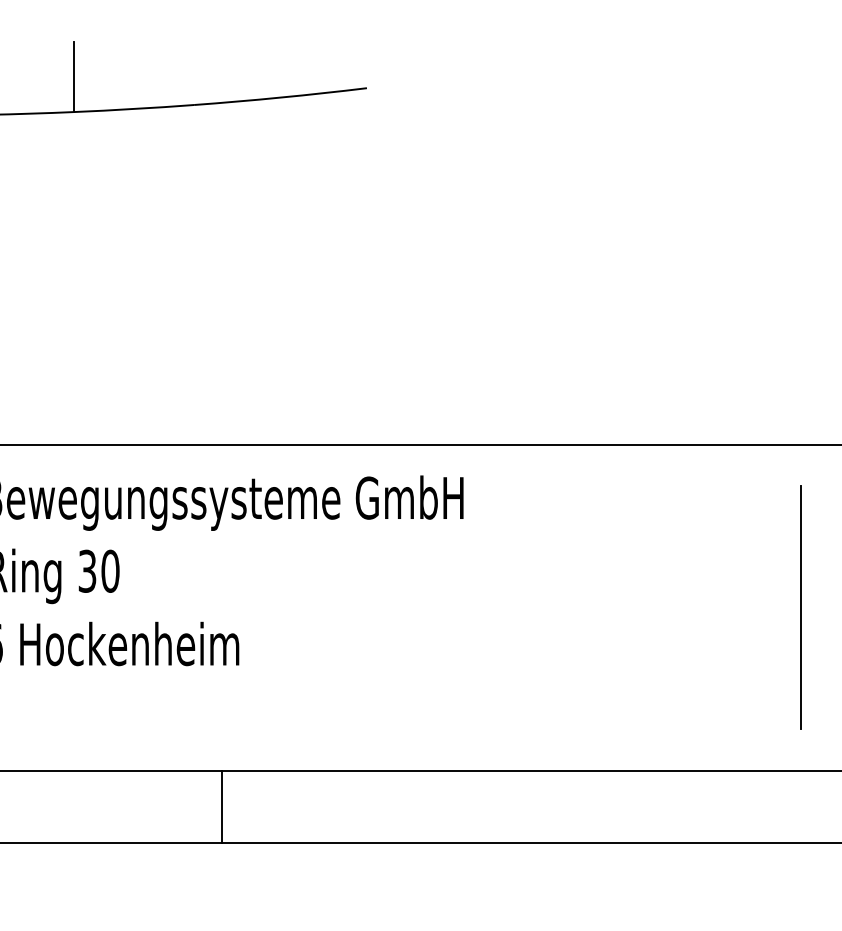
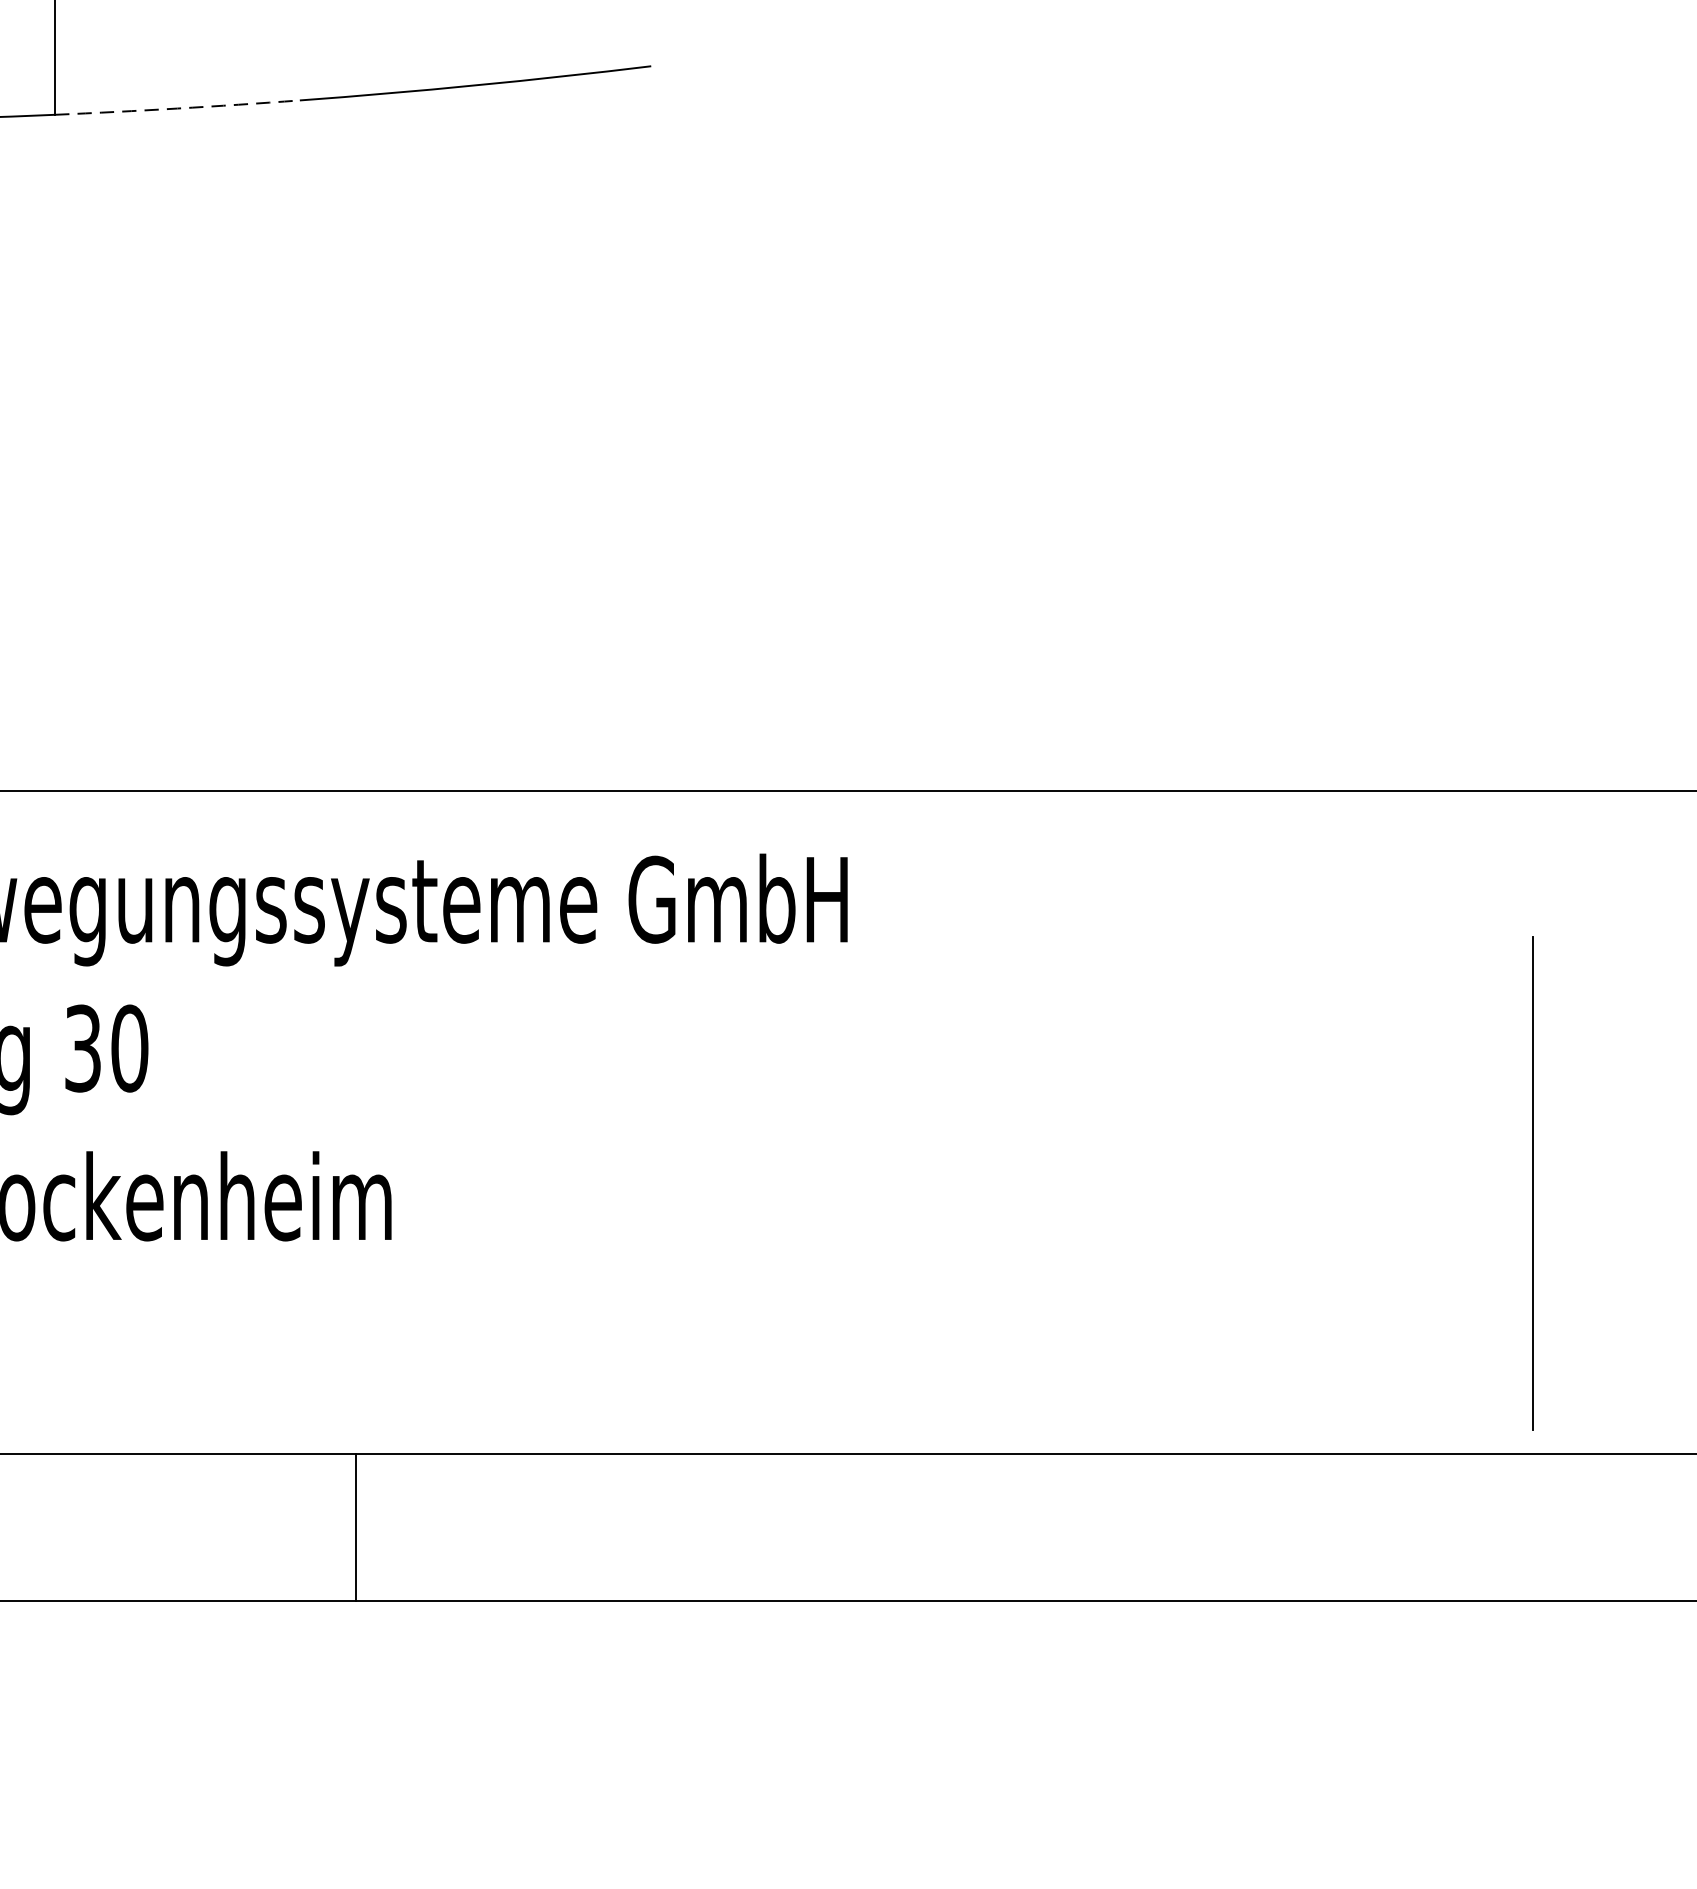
arc: (133, 109) -> (176, 109), solid -> dashed
line: (800, 607) -> (1532, 1183), moved

